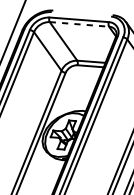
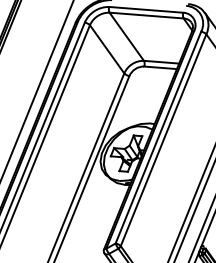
line: (80, 24) -> (147, 15), dashed -> solid

